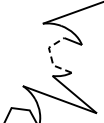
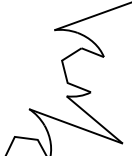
line: (51, 57) -> (65, 72), dashed -> solid

